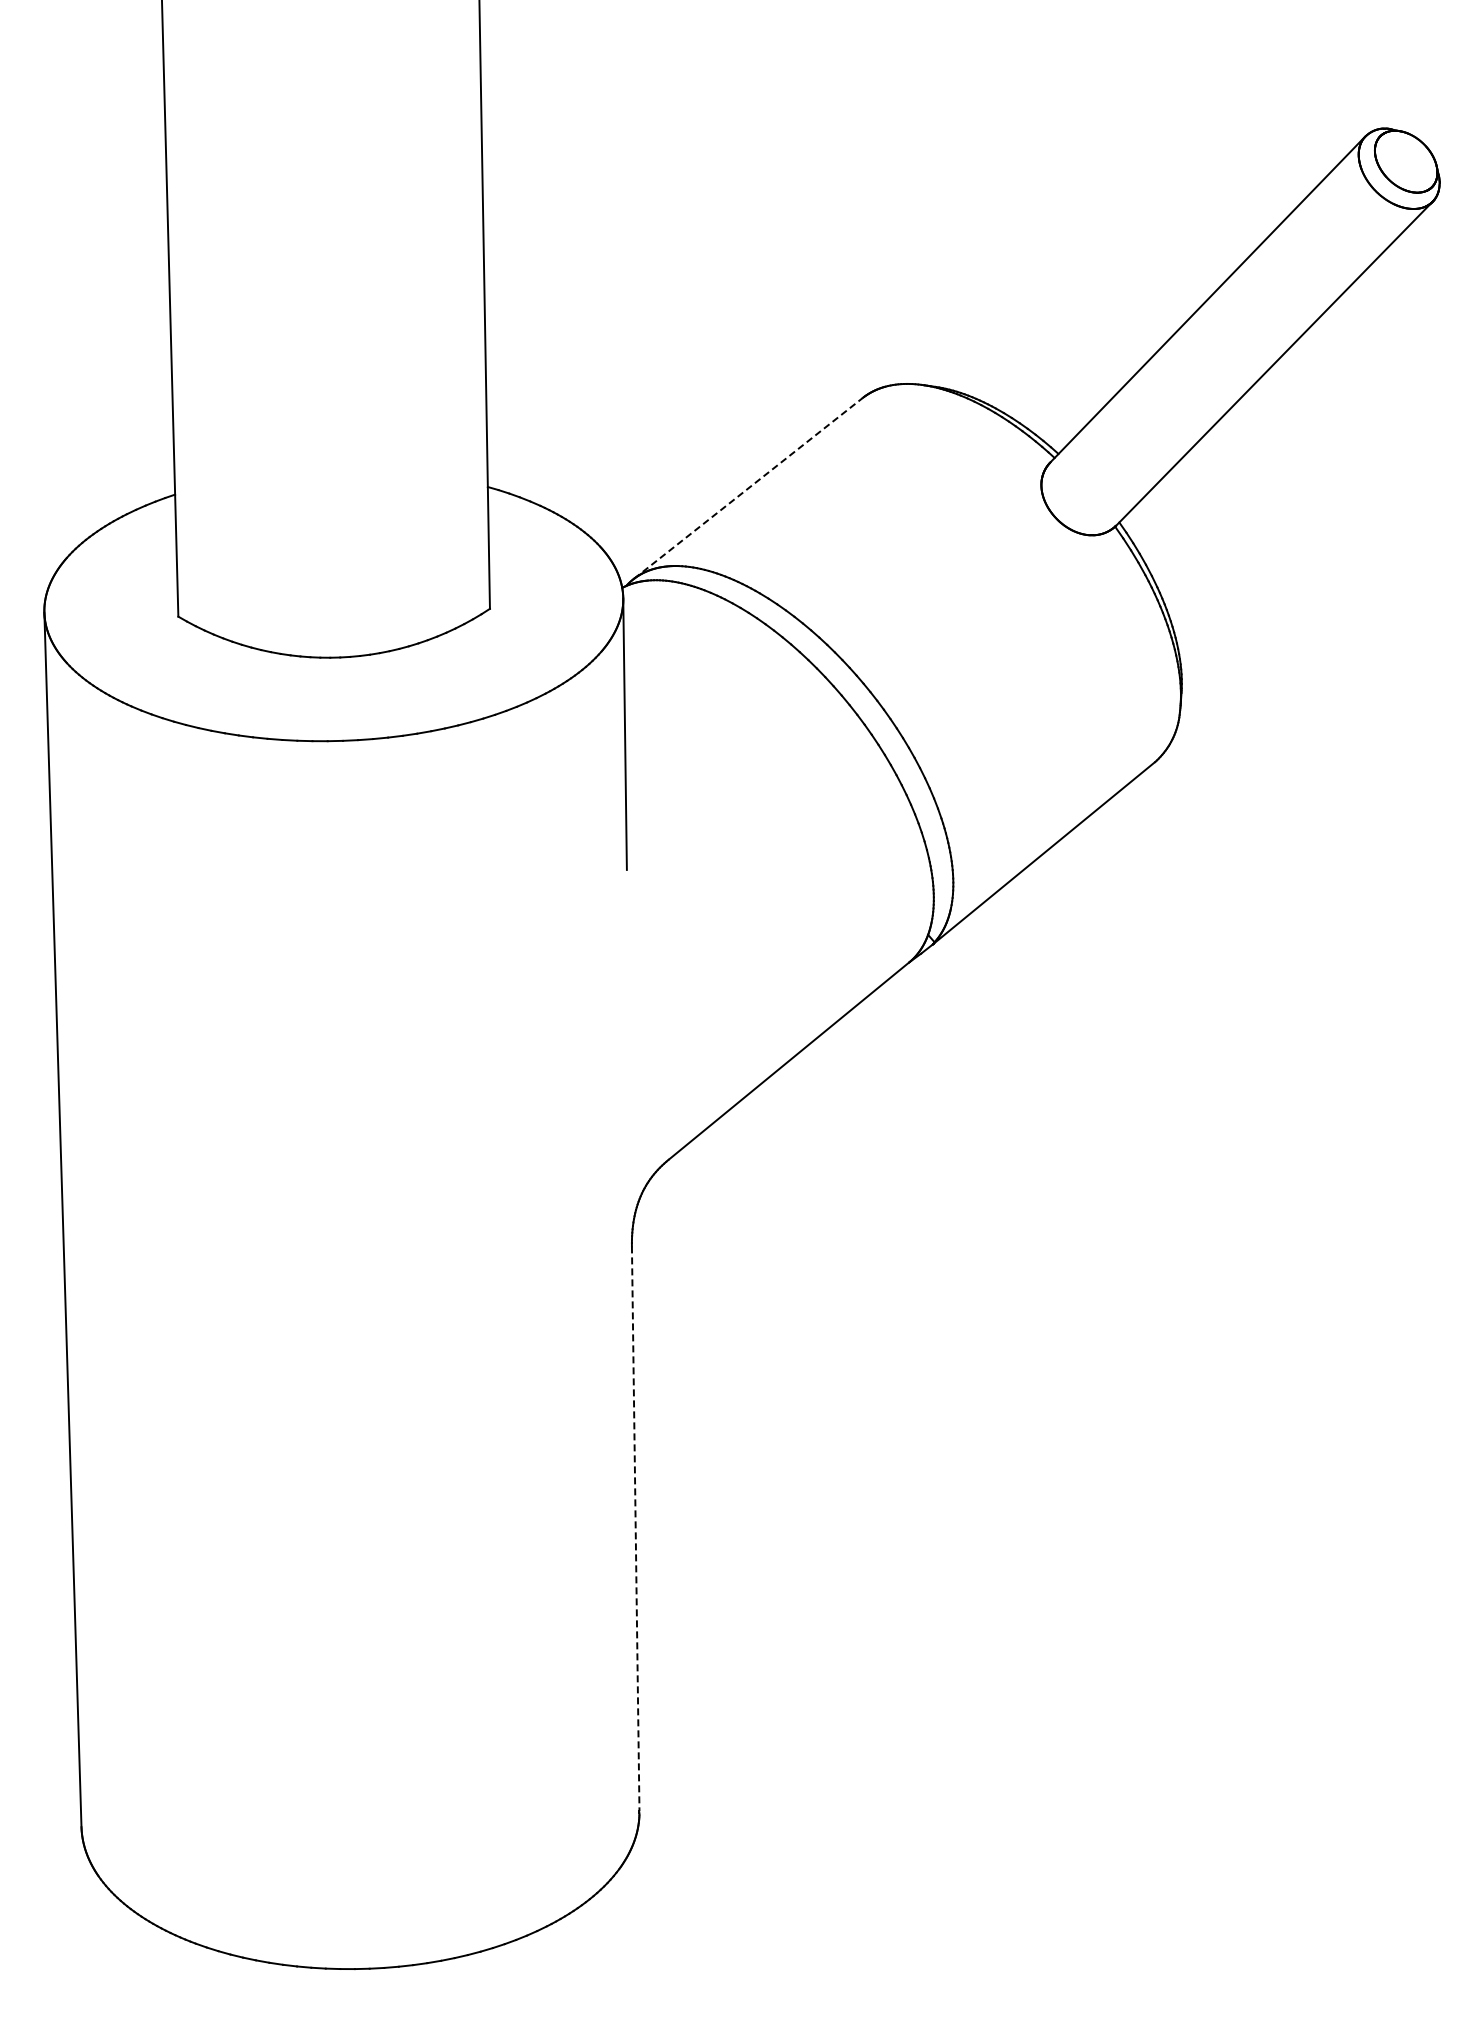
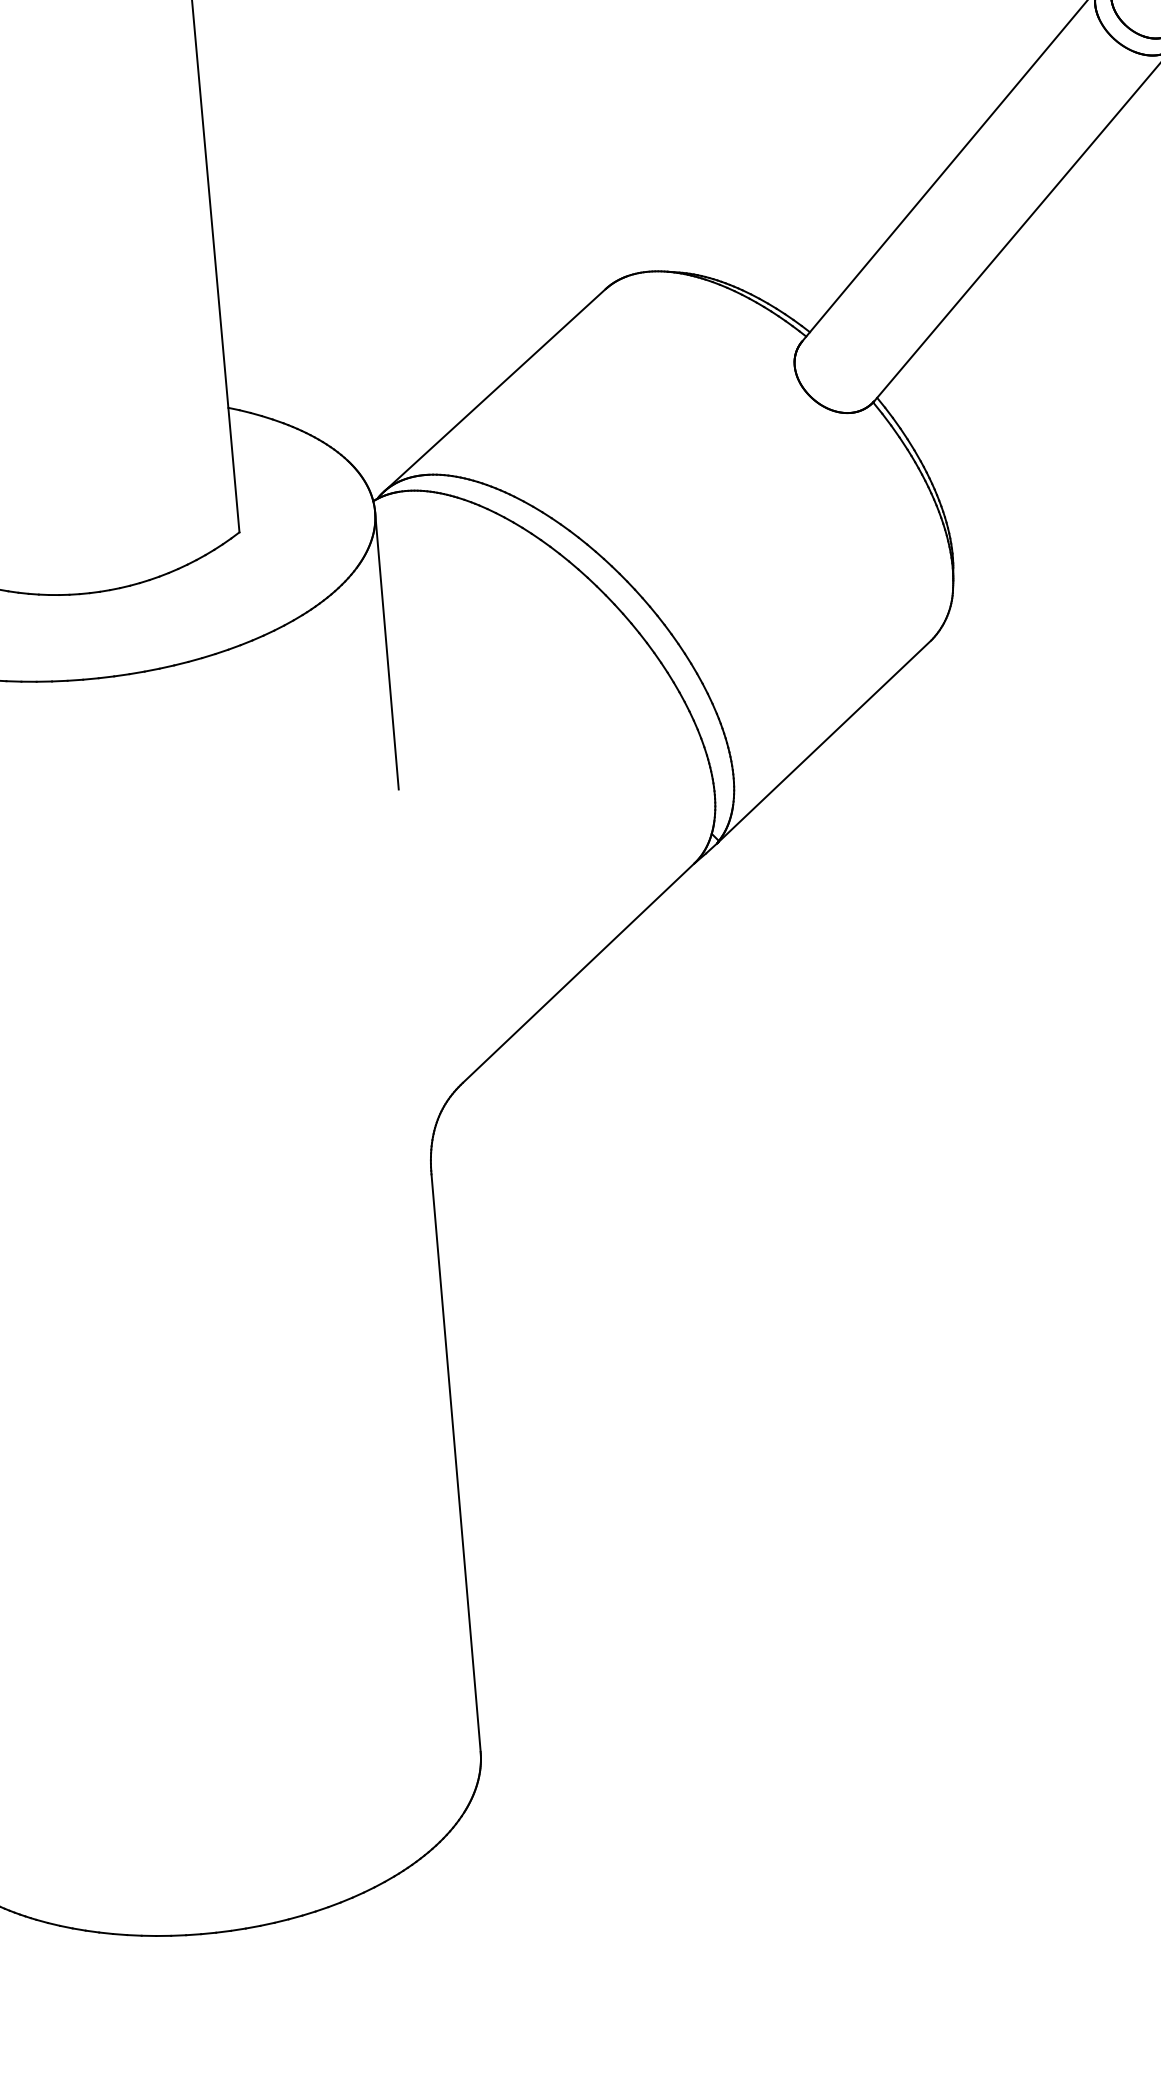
line: (748, 488) -> (495, 390), dashed -> solid
line: (635, 1529) -> (455, 1463), dashed -> solid

